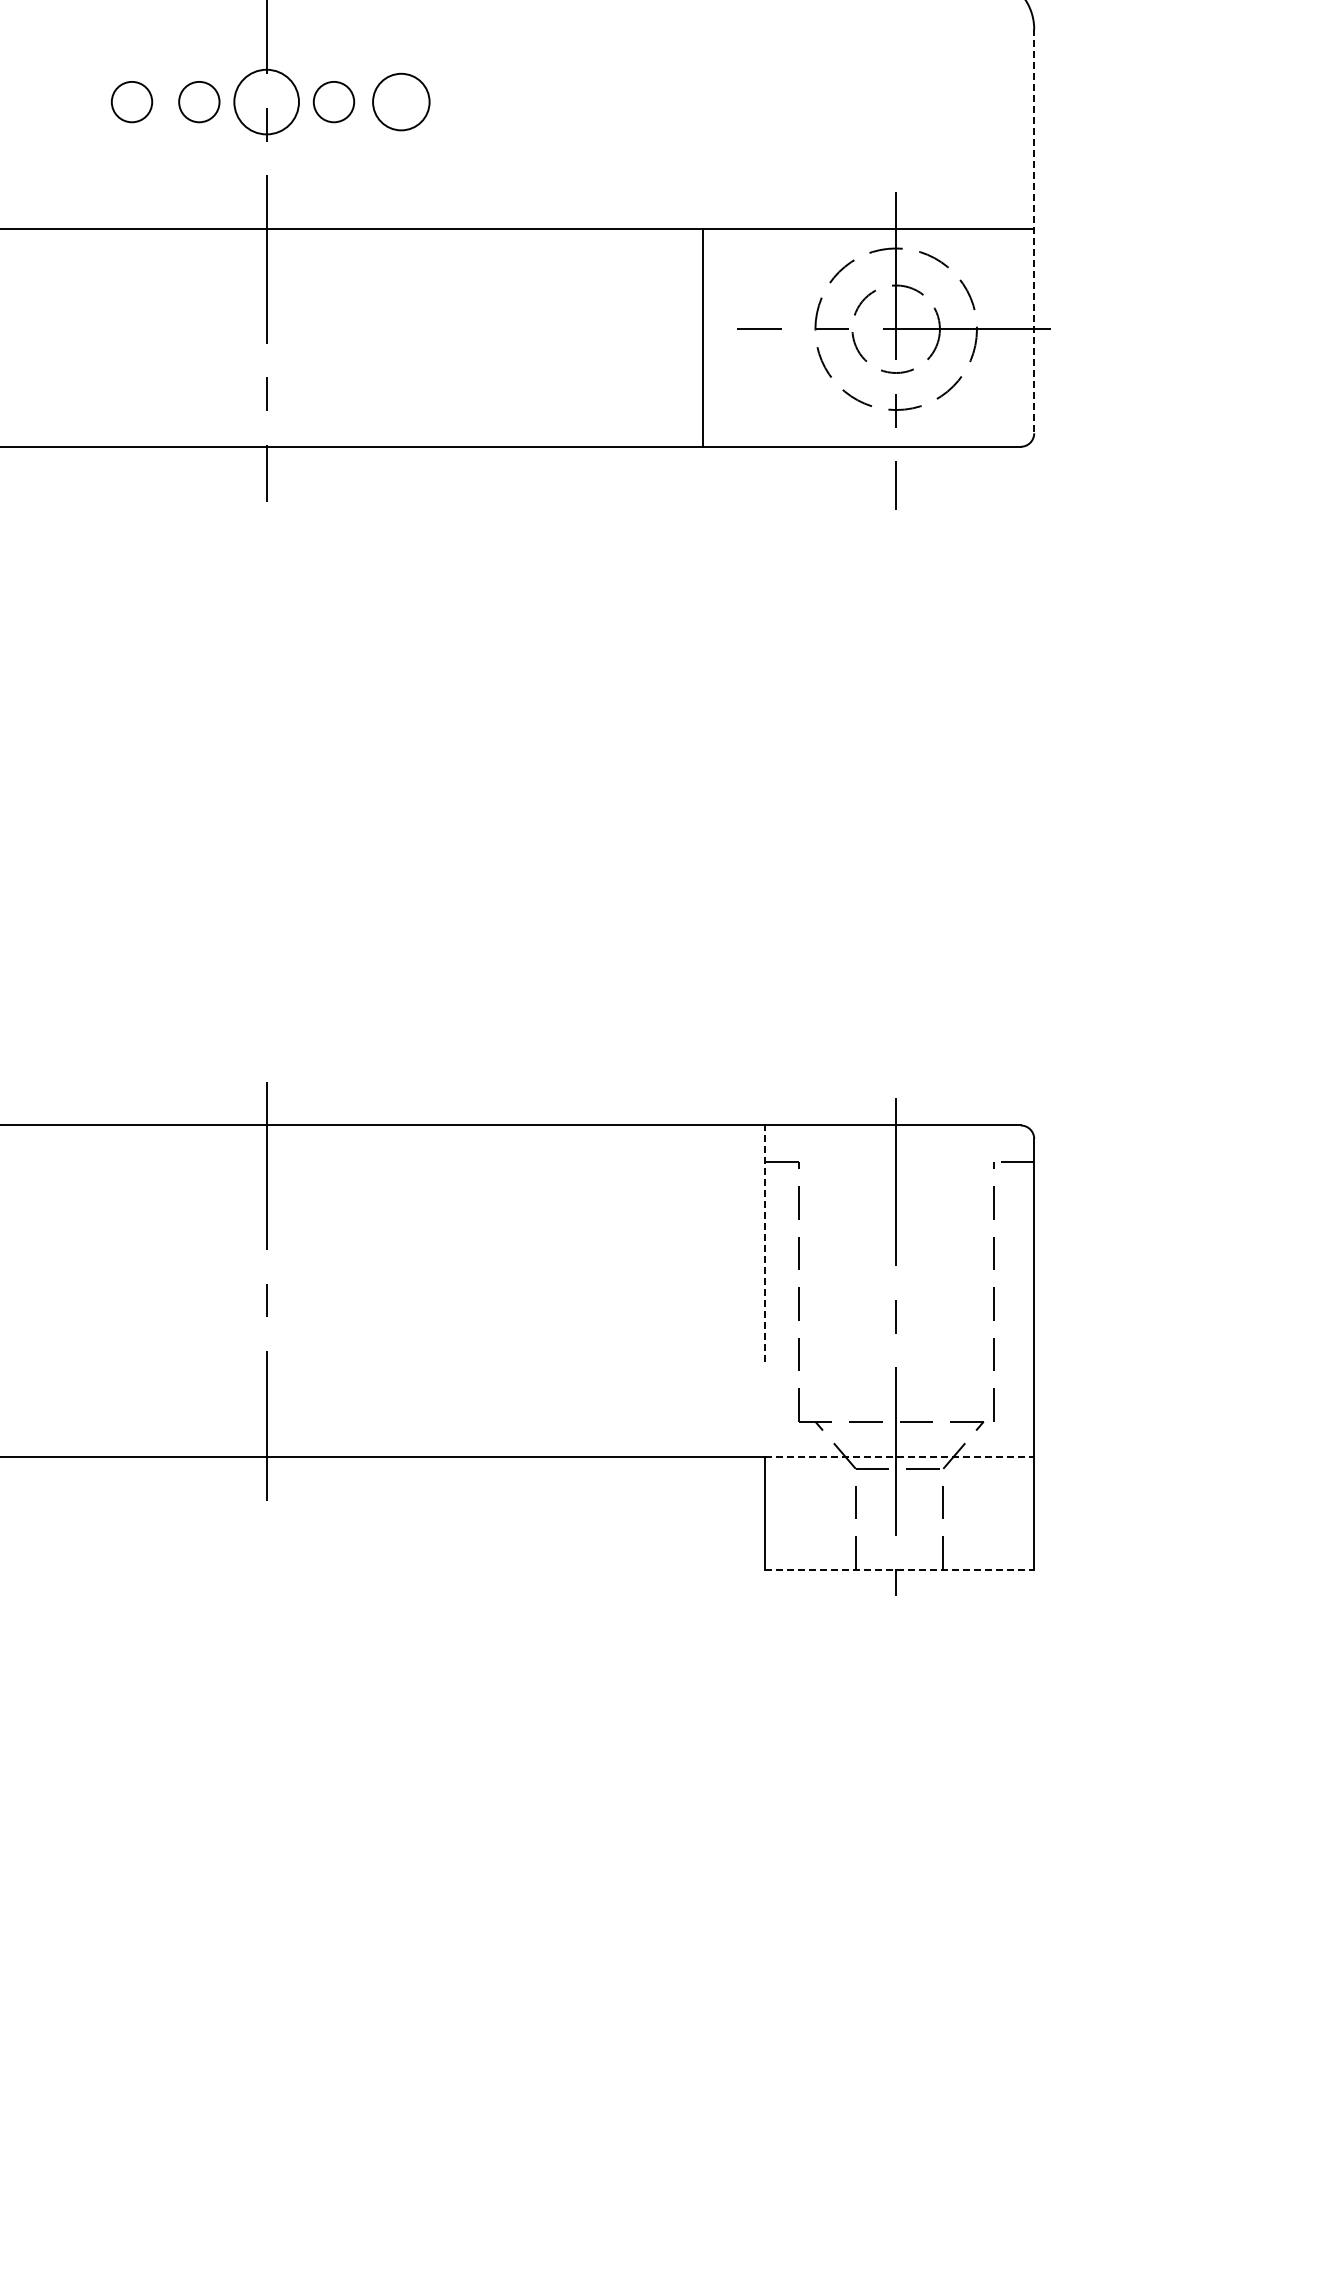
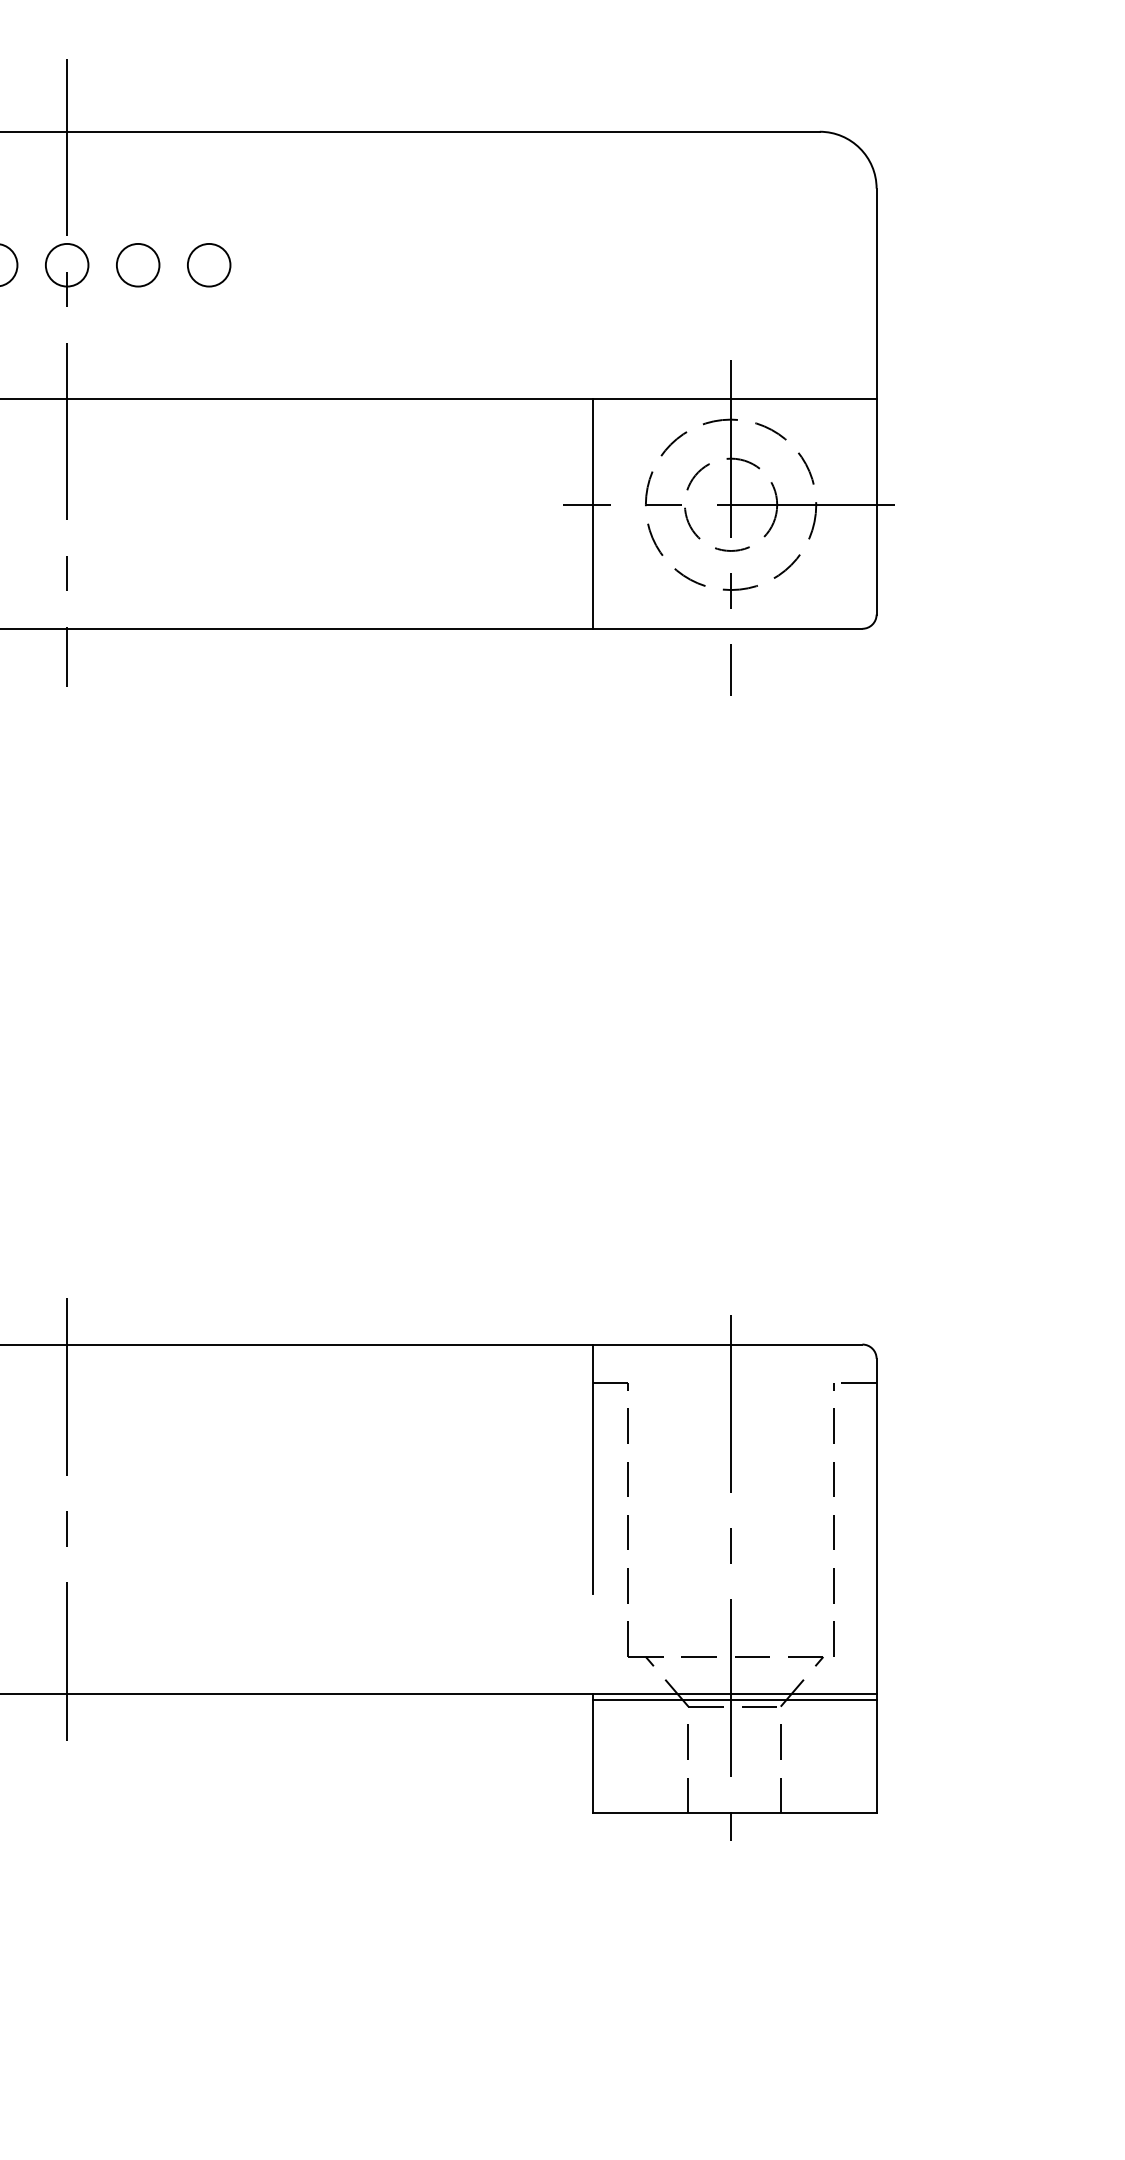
circle: (266, 101) -> (66, 264), size x0.62
circle: (401, 101) -> (209, 264), size x0.71
line: (1034, 231) -> (876, 401), dashed -> solid
line: (702, 337) -> (592, 513), moved
line: (764, 1243) -> (592, 1468), dashed -> solid
line: (899, 1456) -> (734, 1693), dashed -> solid
line: (899, 1462) -> (734, 1699), added
line: (899, 1569) -> (734, 1812), dashed -> solid

